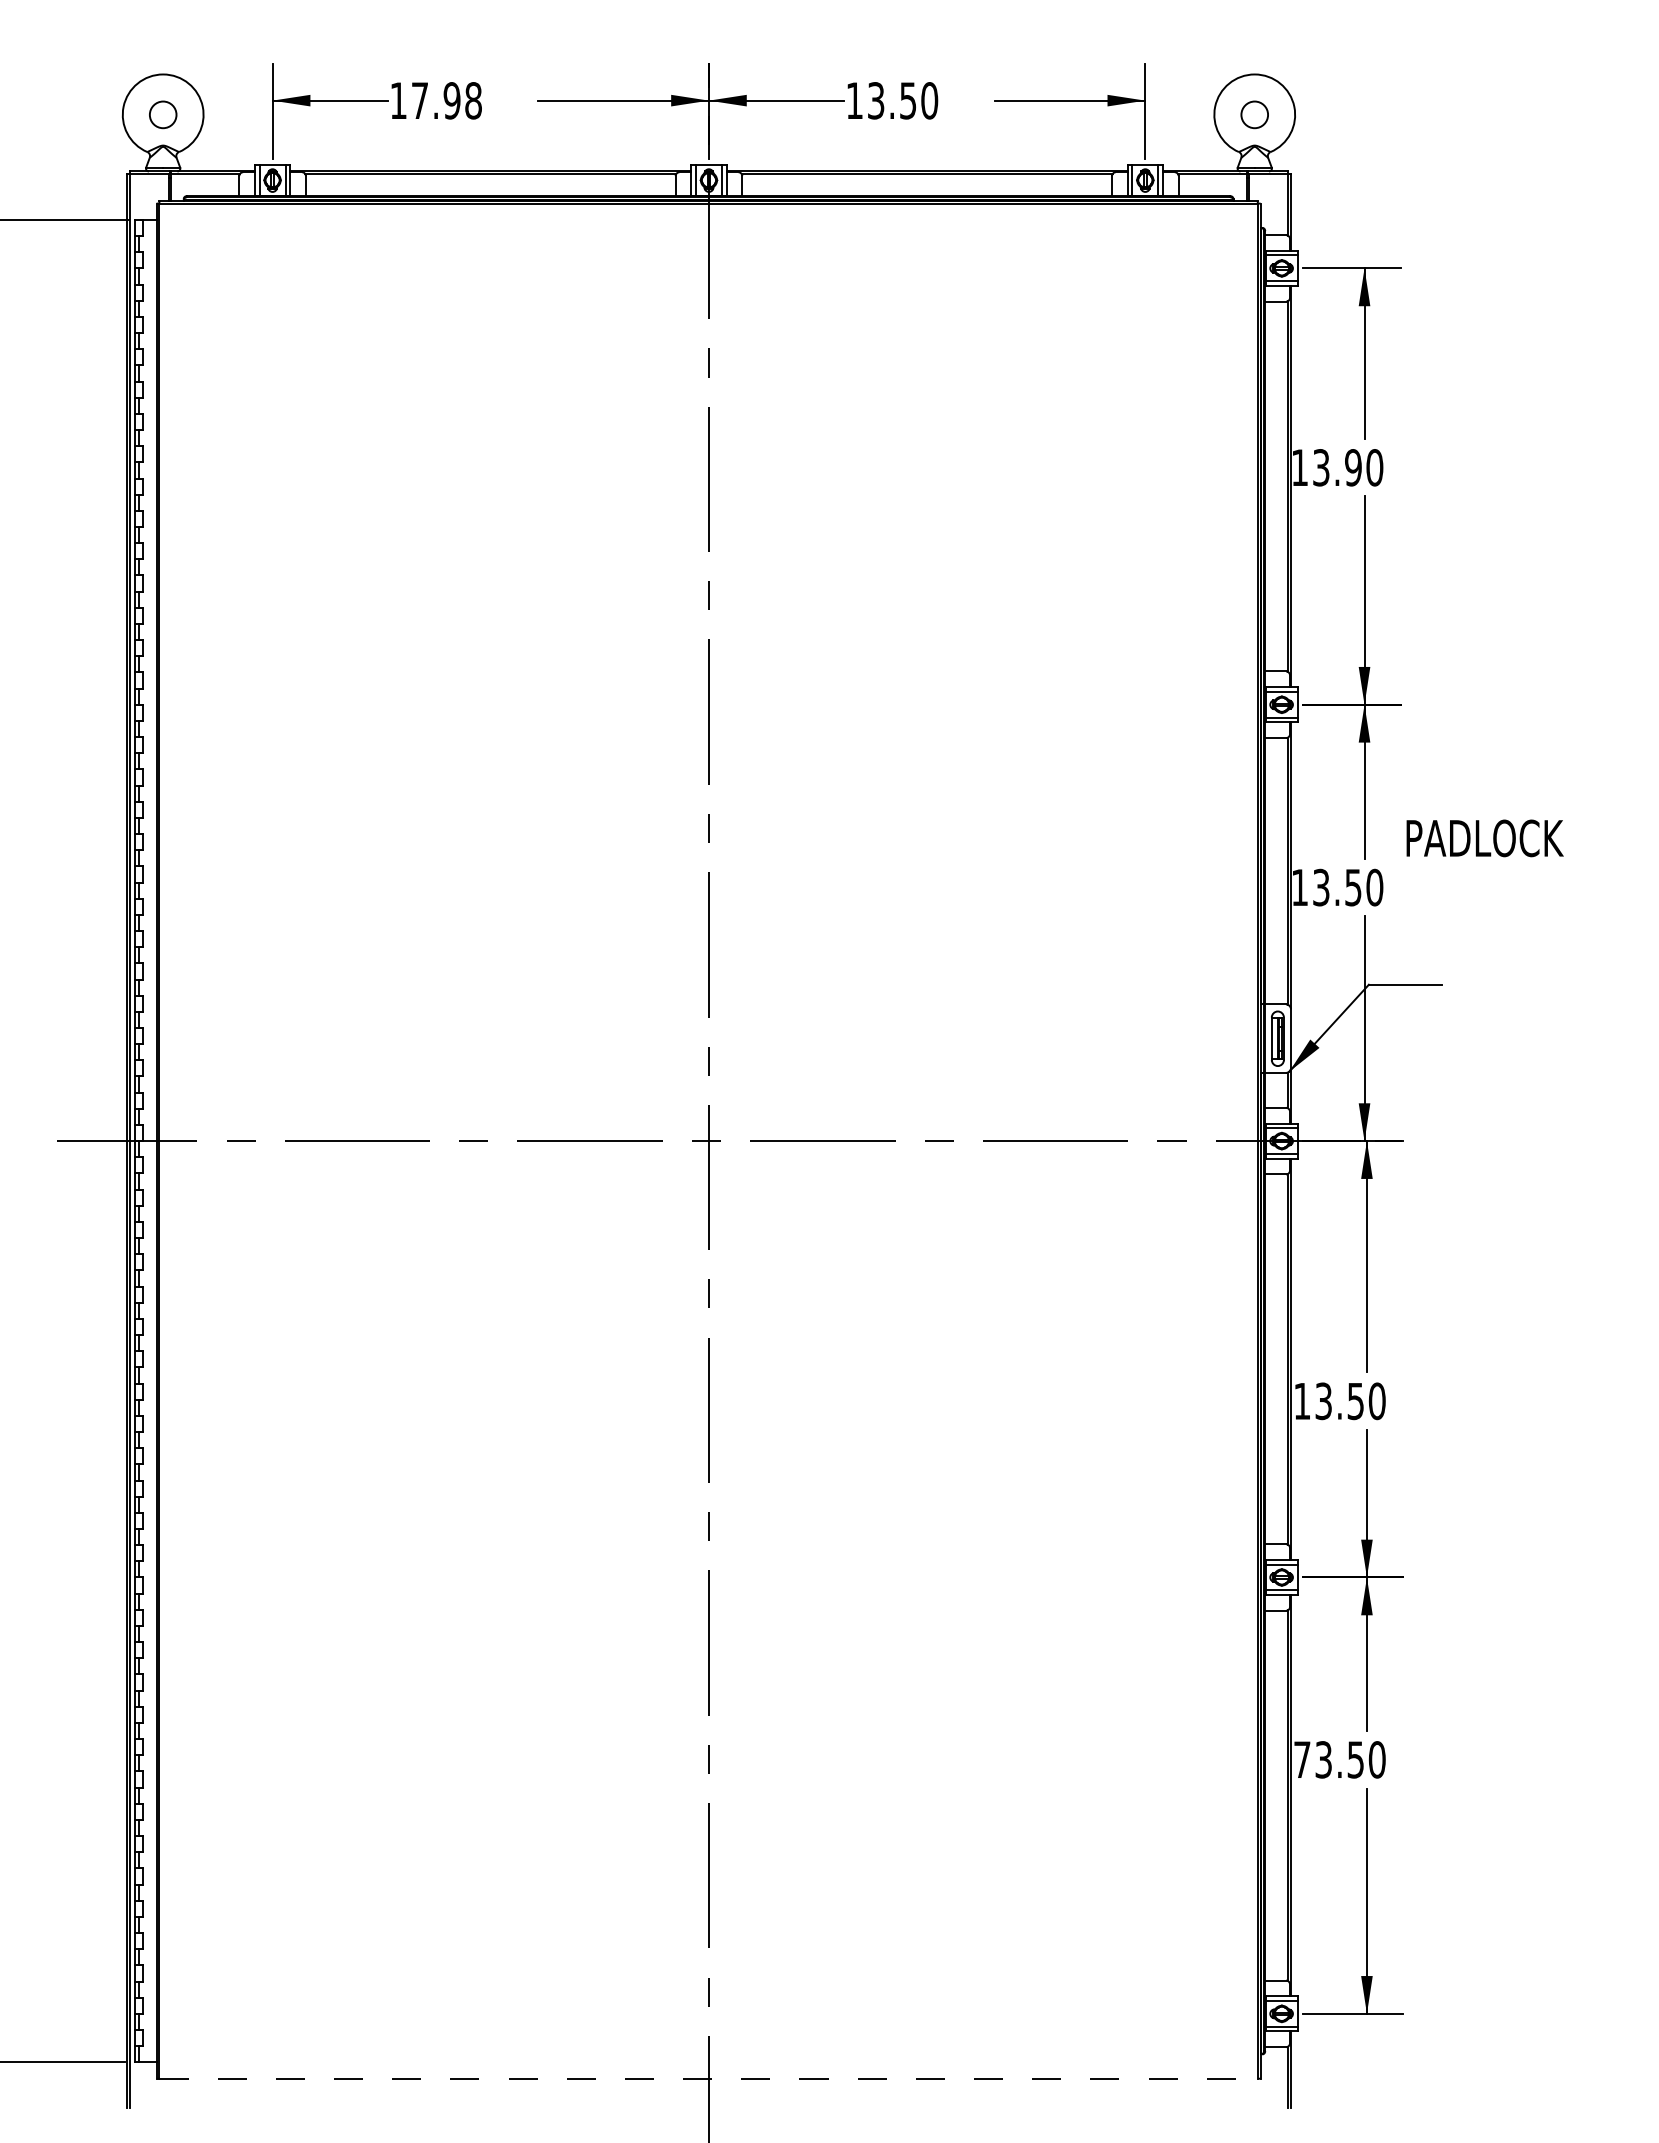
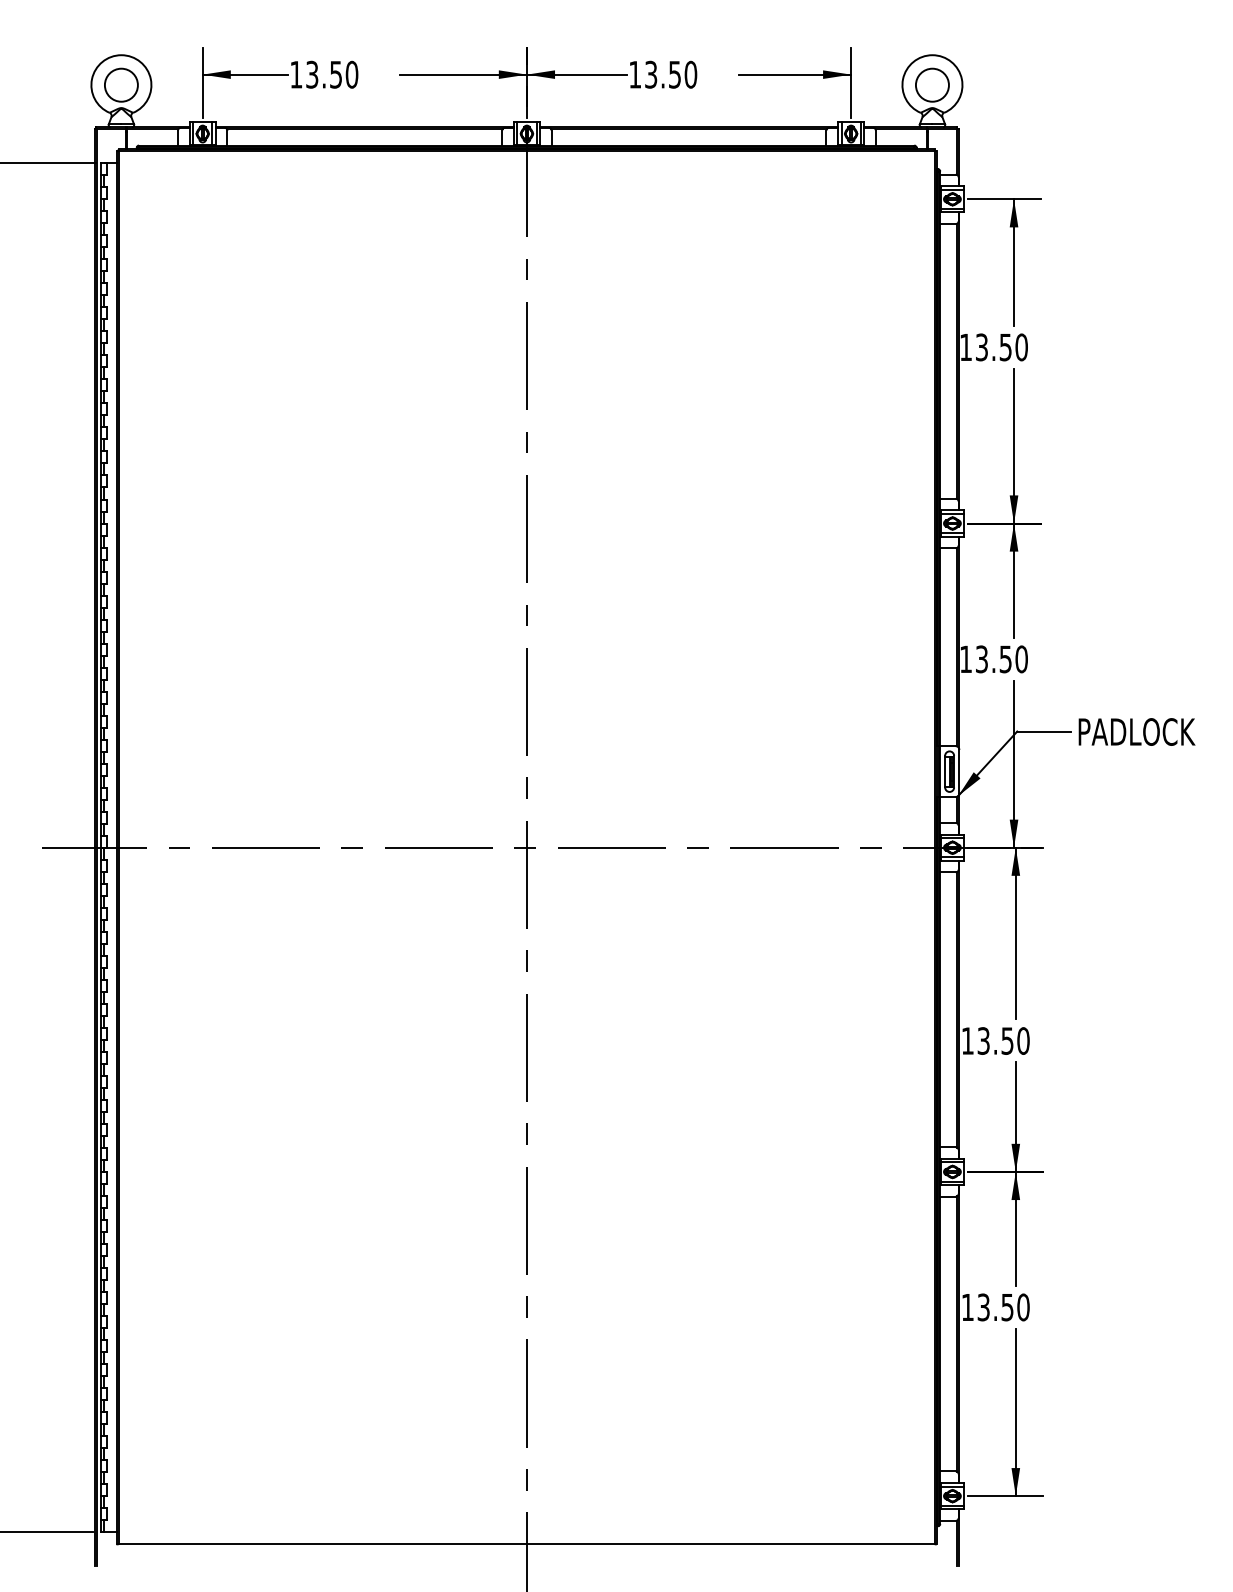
text: (447, 100) -> (332, 74), 17.98 -> 13.50
circle: (162, 114) -> (120, 84), size x1.67
circle: (1254, 114) -> (932, 84), size x1.67
text: (1353, 467) -> (1005, 347), 13.90 -> 13.50
text: (1484, 838) -> (1136, 732), moved
text: (1302, 1759) -> (967, 1307), 73.50 -> 13.50
line: (709, 2078) -> (527, 1544), dashed -> solid

